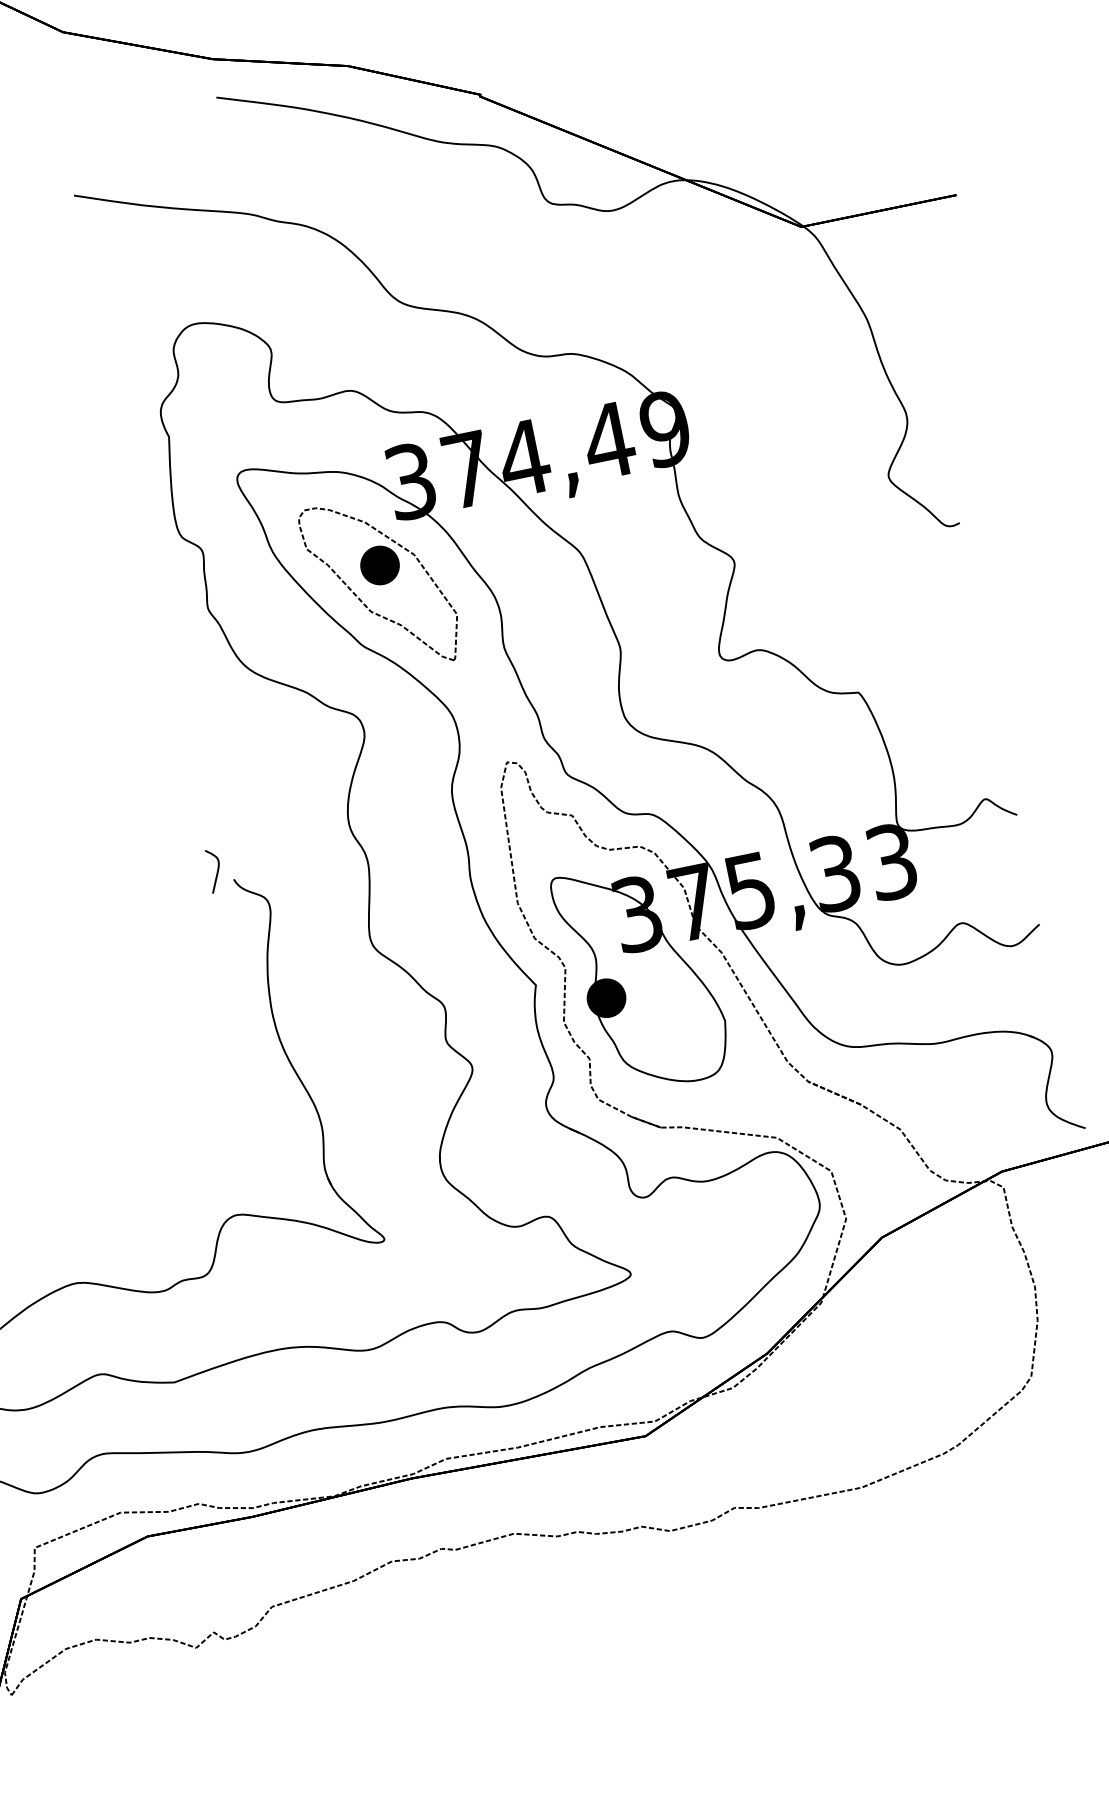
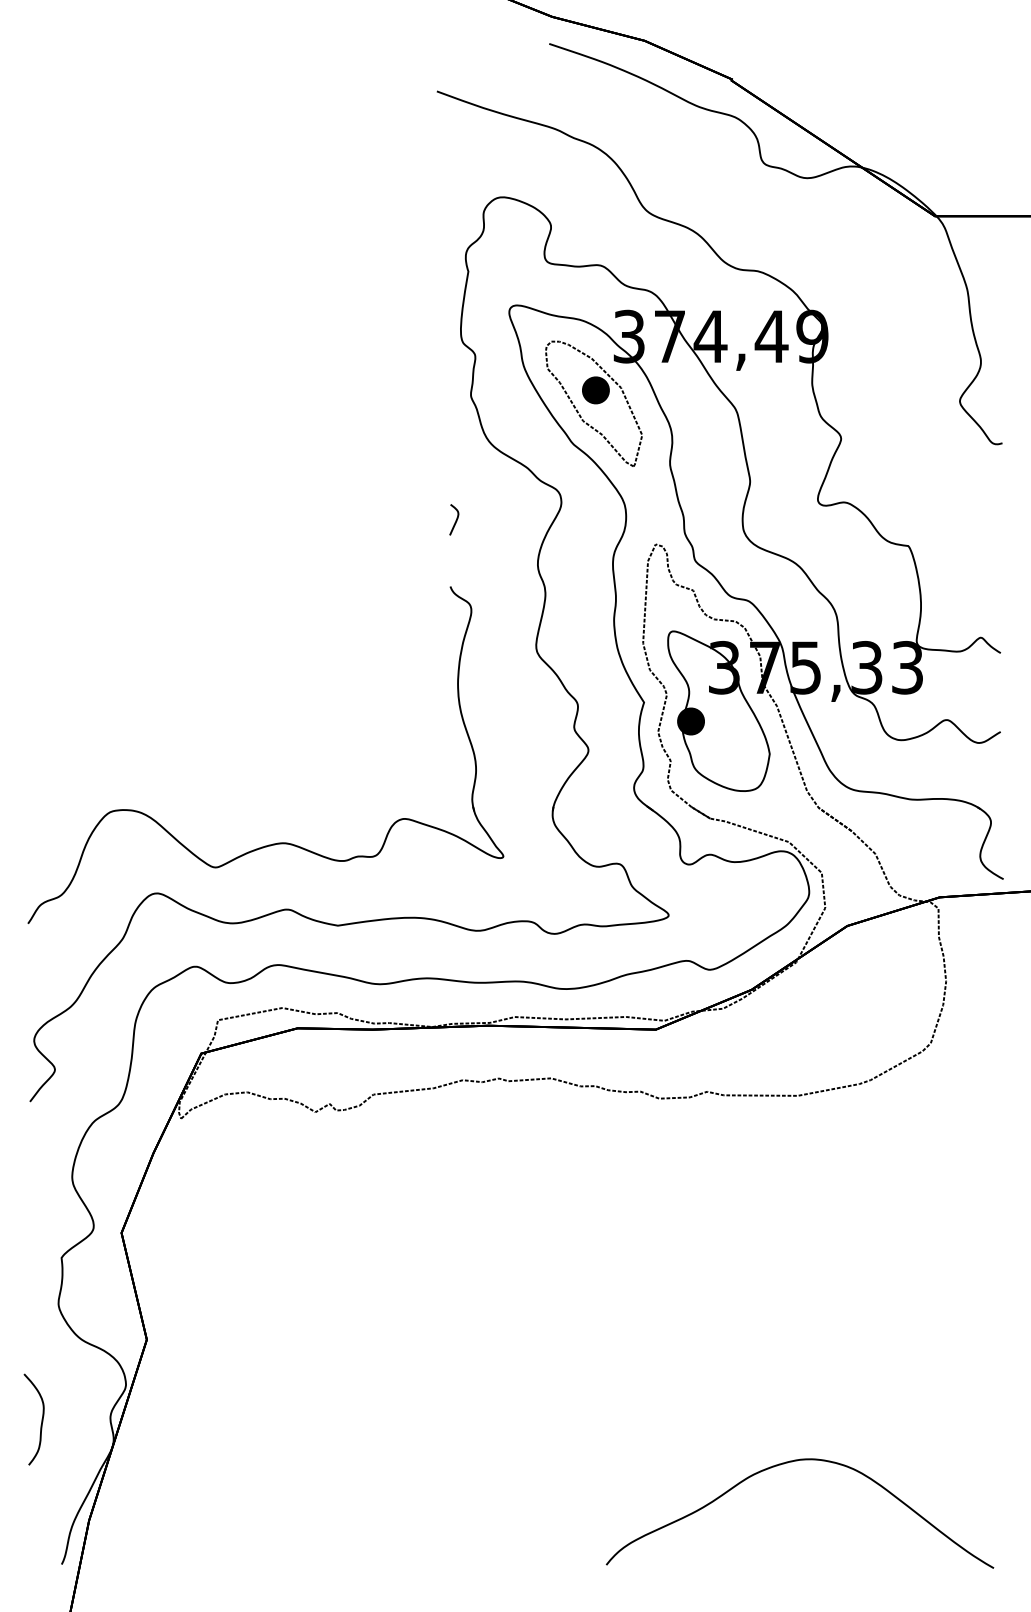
curve: (216, 871) -> (455, 520), moved

